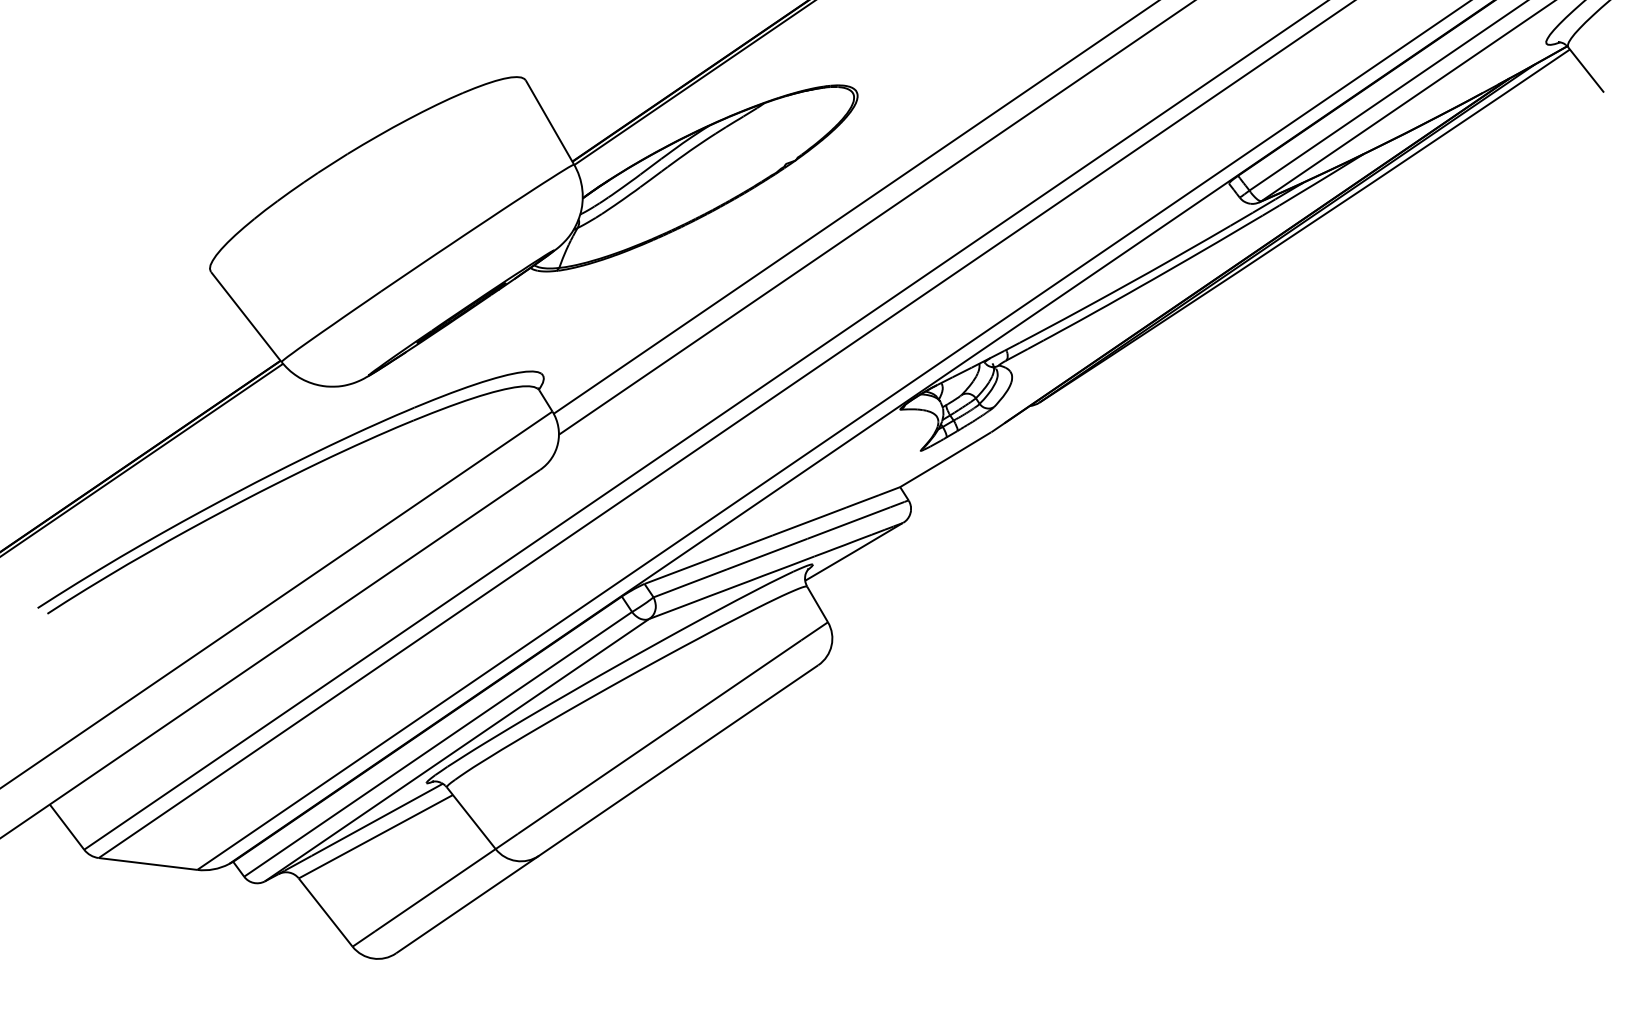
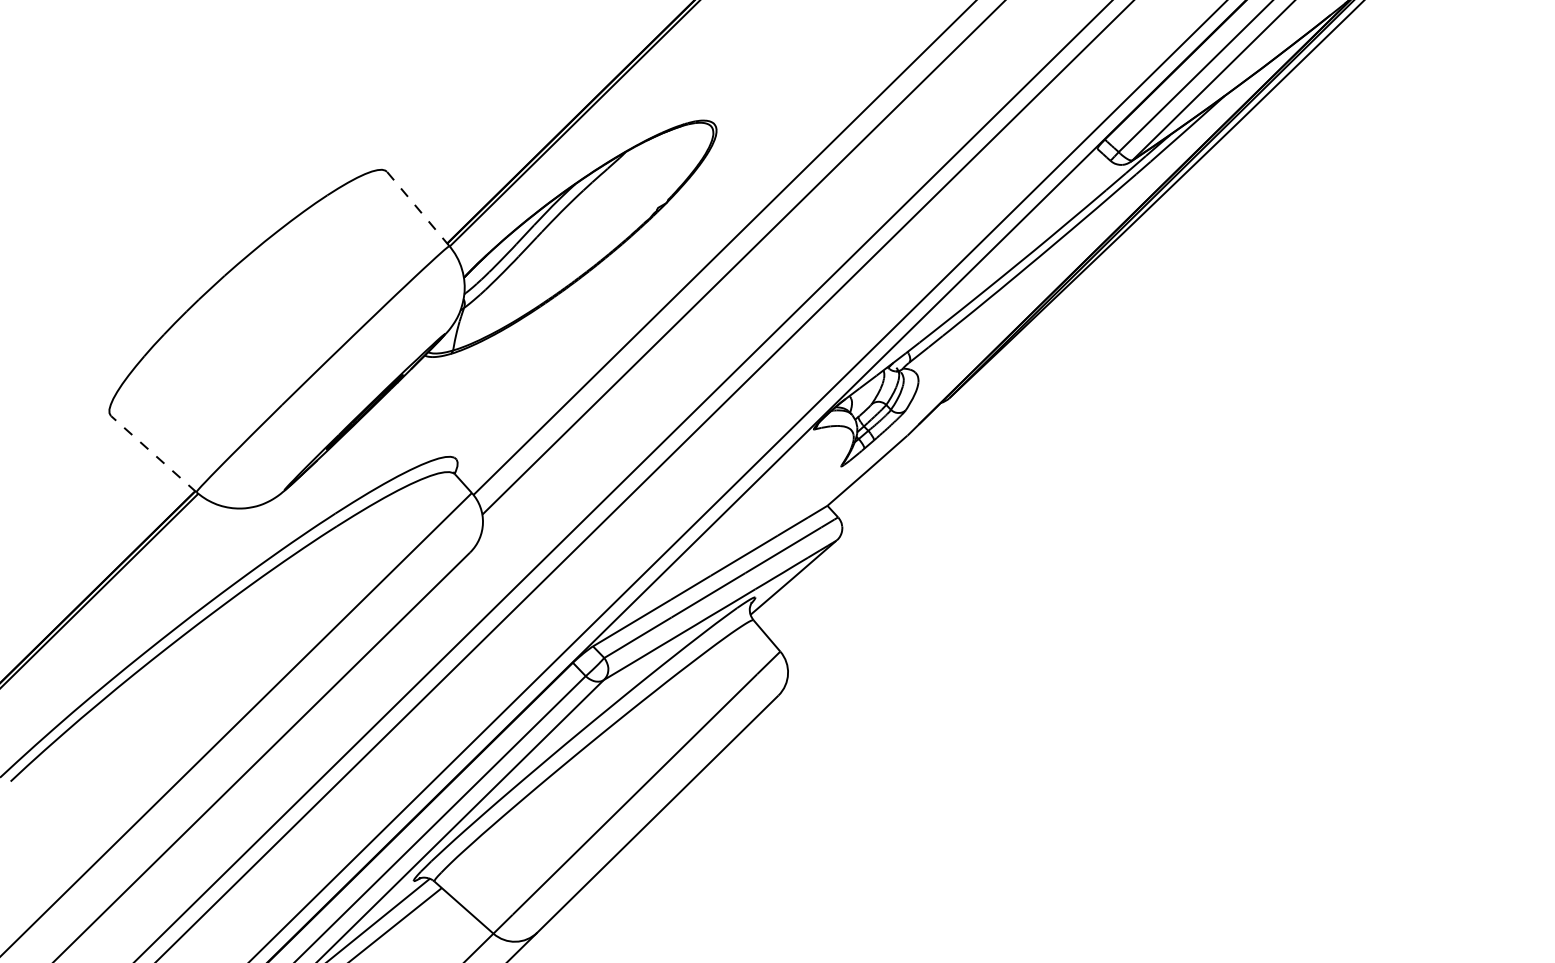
line: (549, 122) -> (417, 209), solid -> dashed
line: (246, 316) -> (153, 453), solid -> dashed

